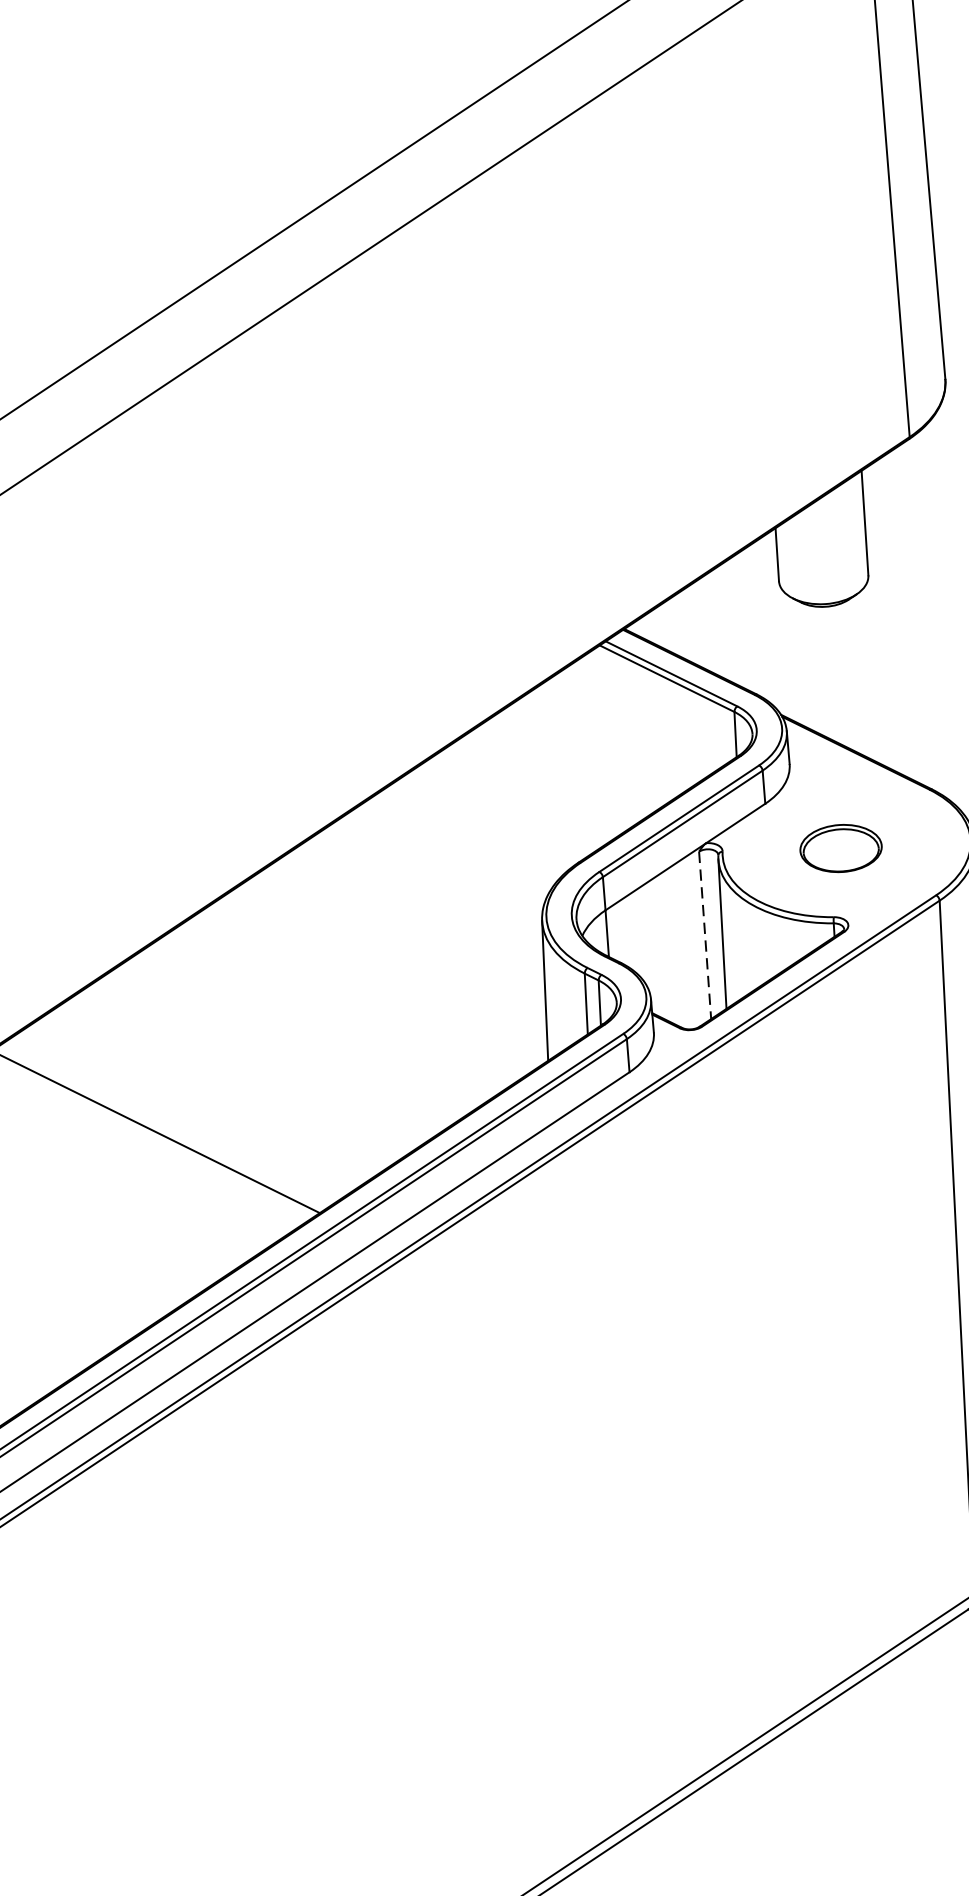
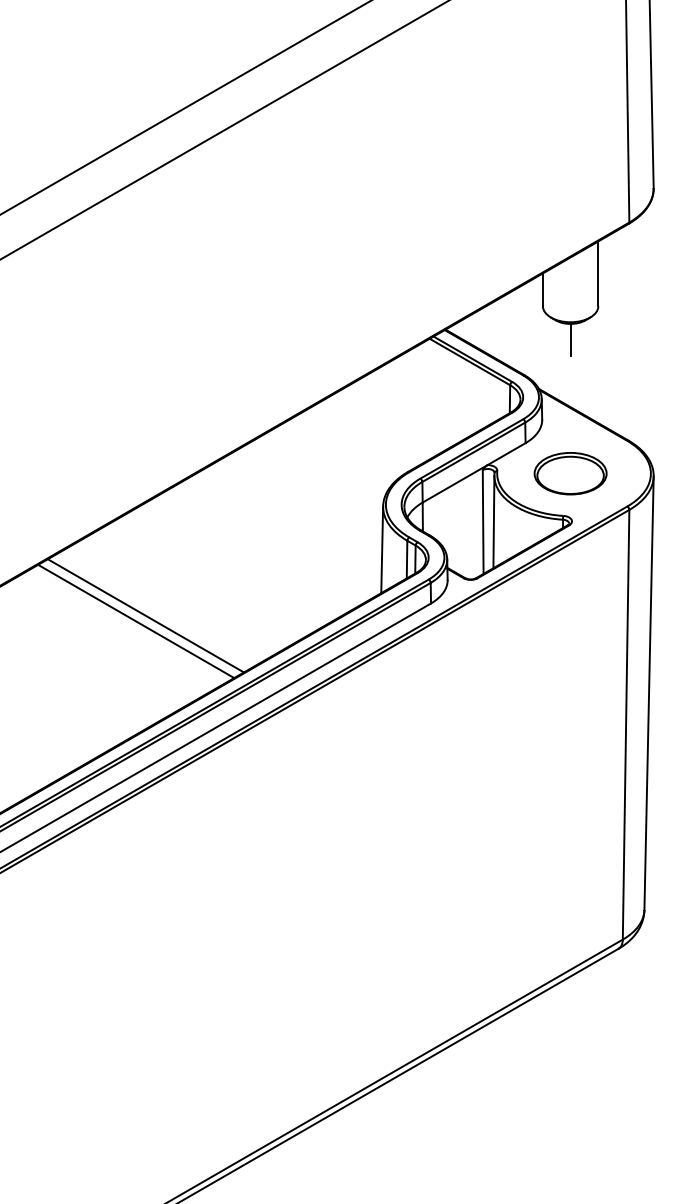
line: (826, 631) -> (570, 339), added
part: (840, 848) -> (570, 473), size x1.43
line: (705, 936) -> (483, 522), dashed -> solid
line: (170, 1121) -> (145, 615), added

